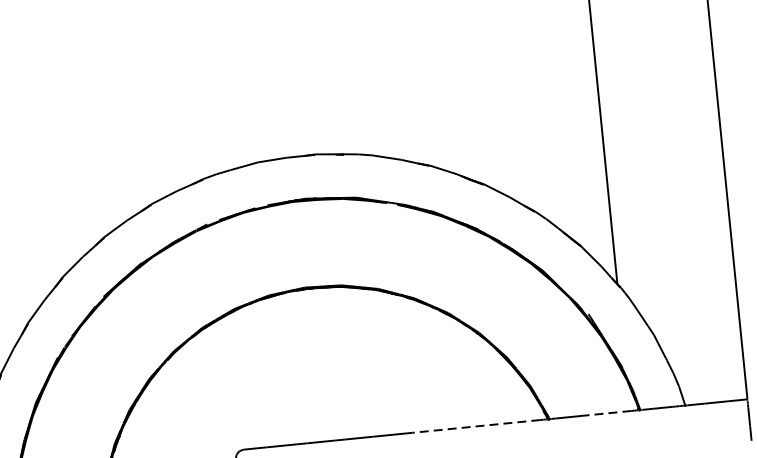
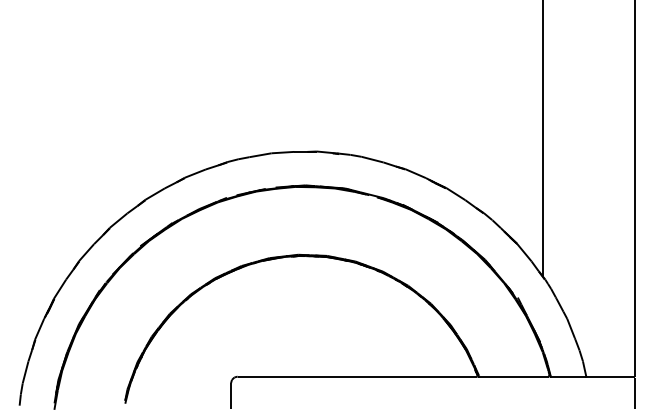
line: (605, 413) -> (523, 376), dashed -> solid
line: (475, 426) -> (420, 376), dashed -> solid

